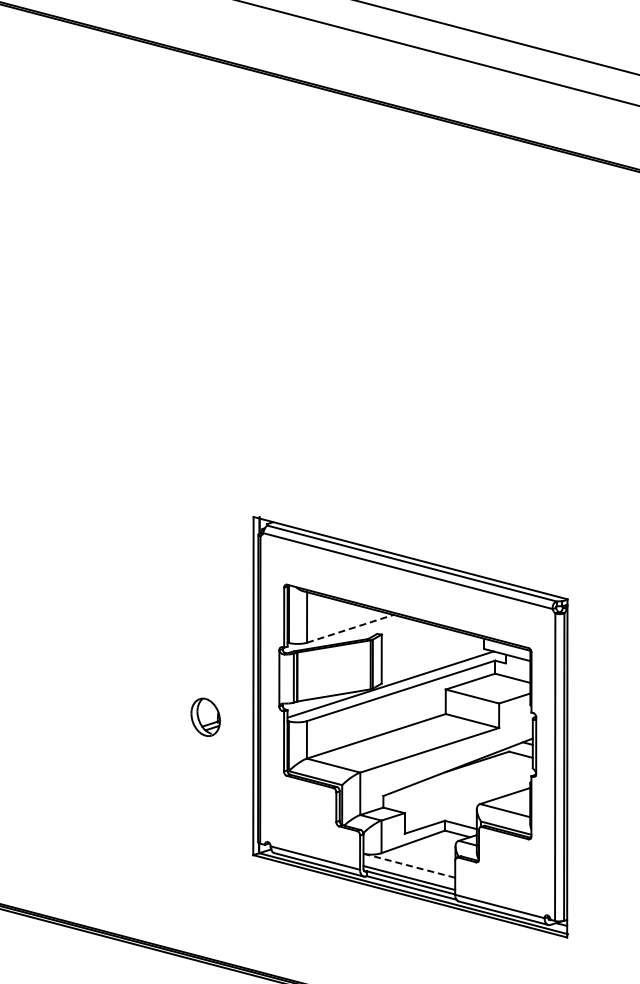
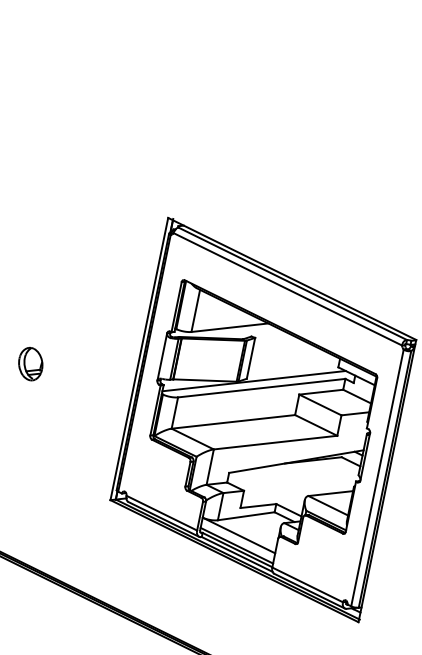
line: (350, 628) -> (230, 327), dashed -> solid
part: (205, 716) -> (30, 363), moved
line: (409, 865) -> (239, 535), dashed -> solid

